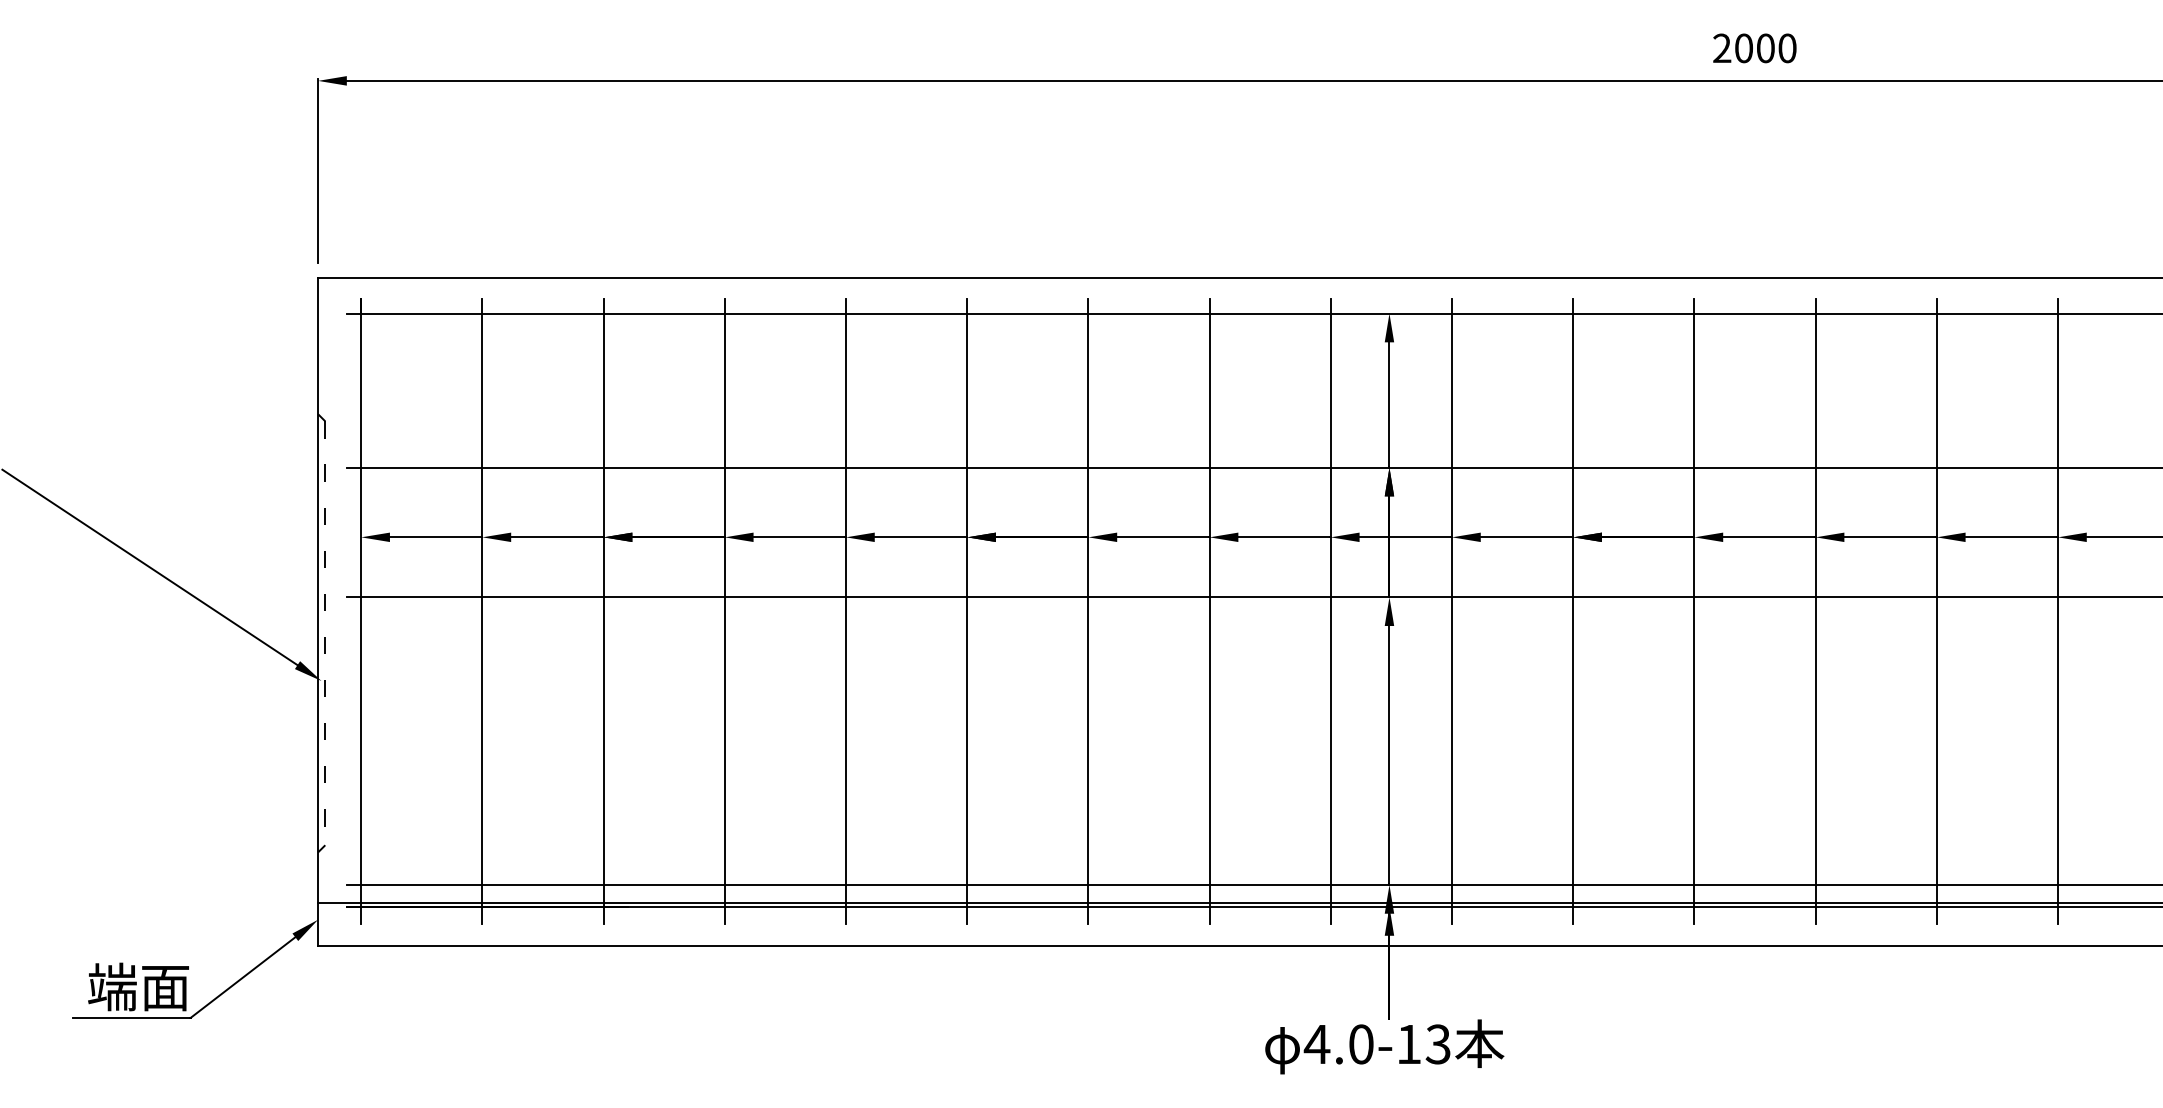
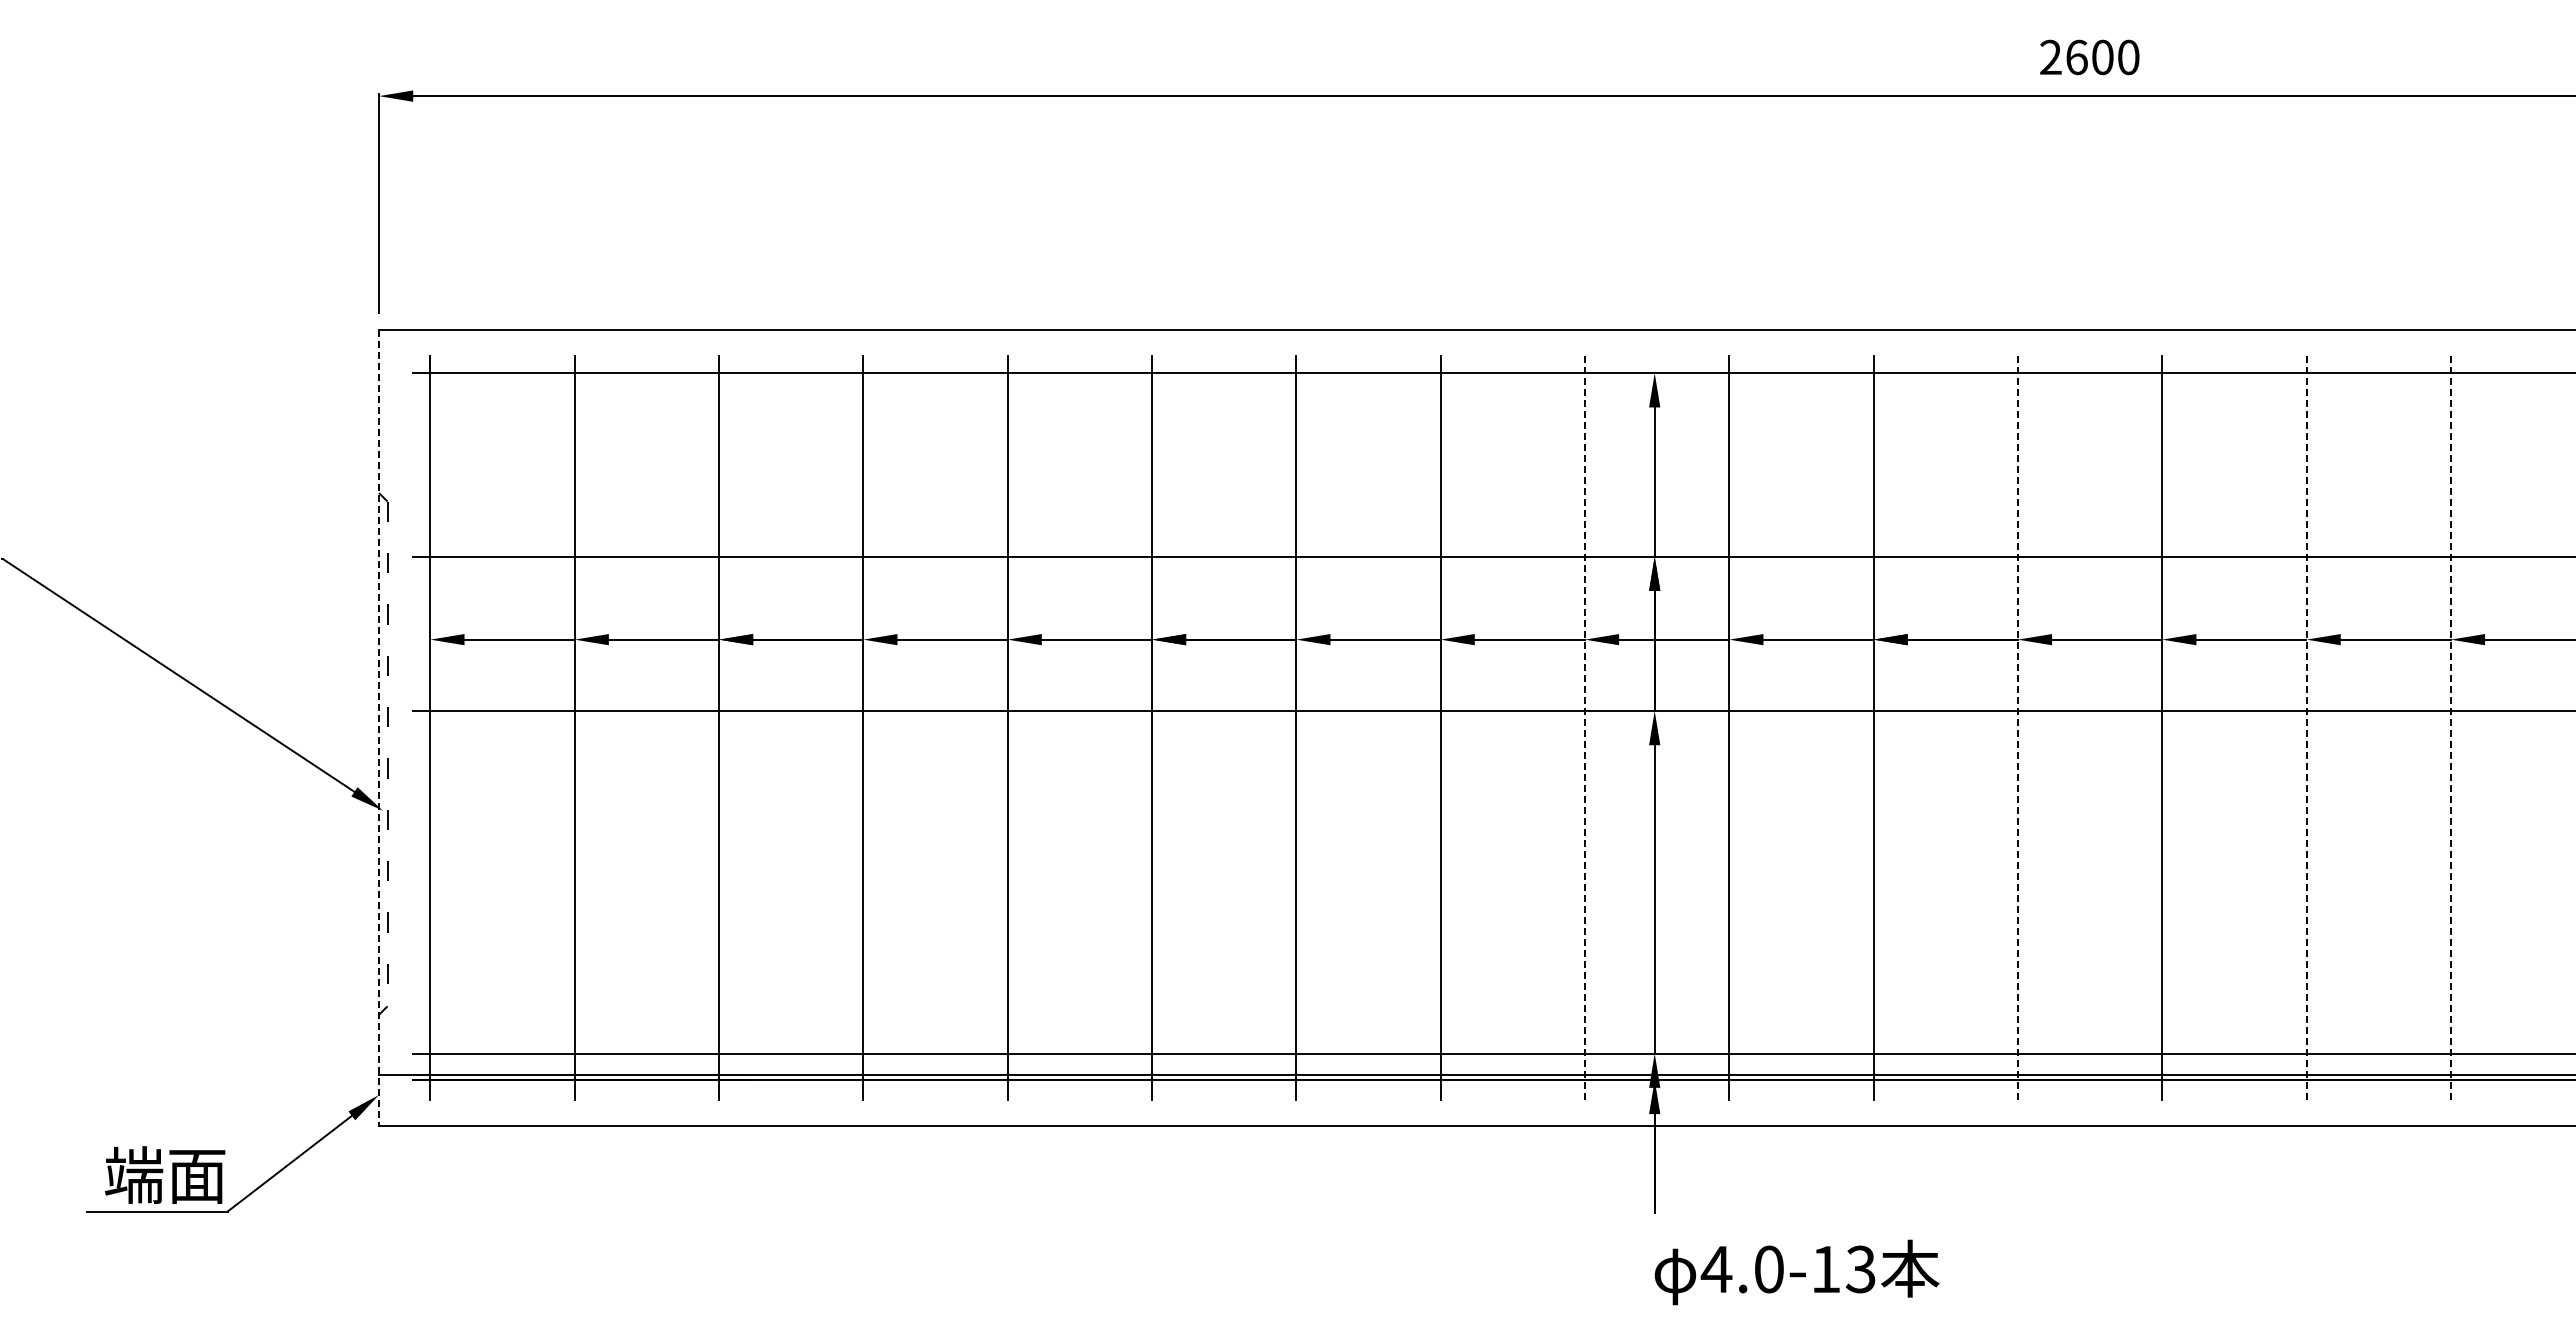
text: (1743, 48) -> (2076, 57), 2000 -> 2600
line: (317, 611) -> (378, 728), solid -> dashed
line: (1330, 611) -> (1584, 728), solid -> dashed
line: (1694, 611) -> (2017, 728), solid -> dashed
line: (1936, 611) -> (2306, 728), solid -> dashed
line: (2057, 611) -> (2450, 728), solid -> dashed
text: (1384, 1046) -> (1796, 1272), moved

